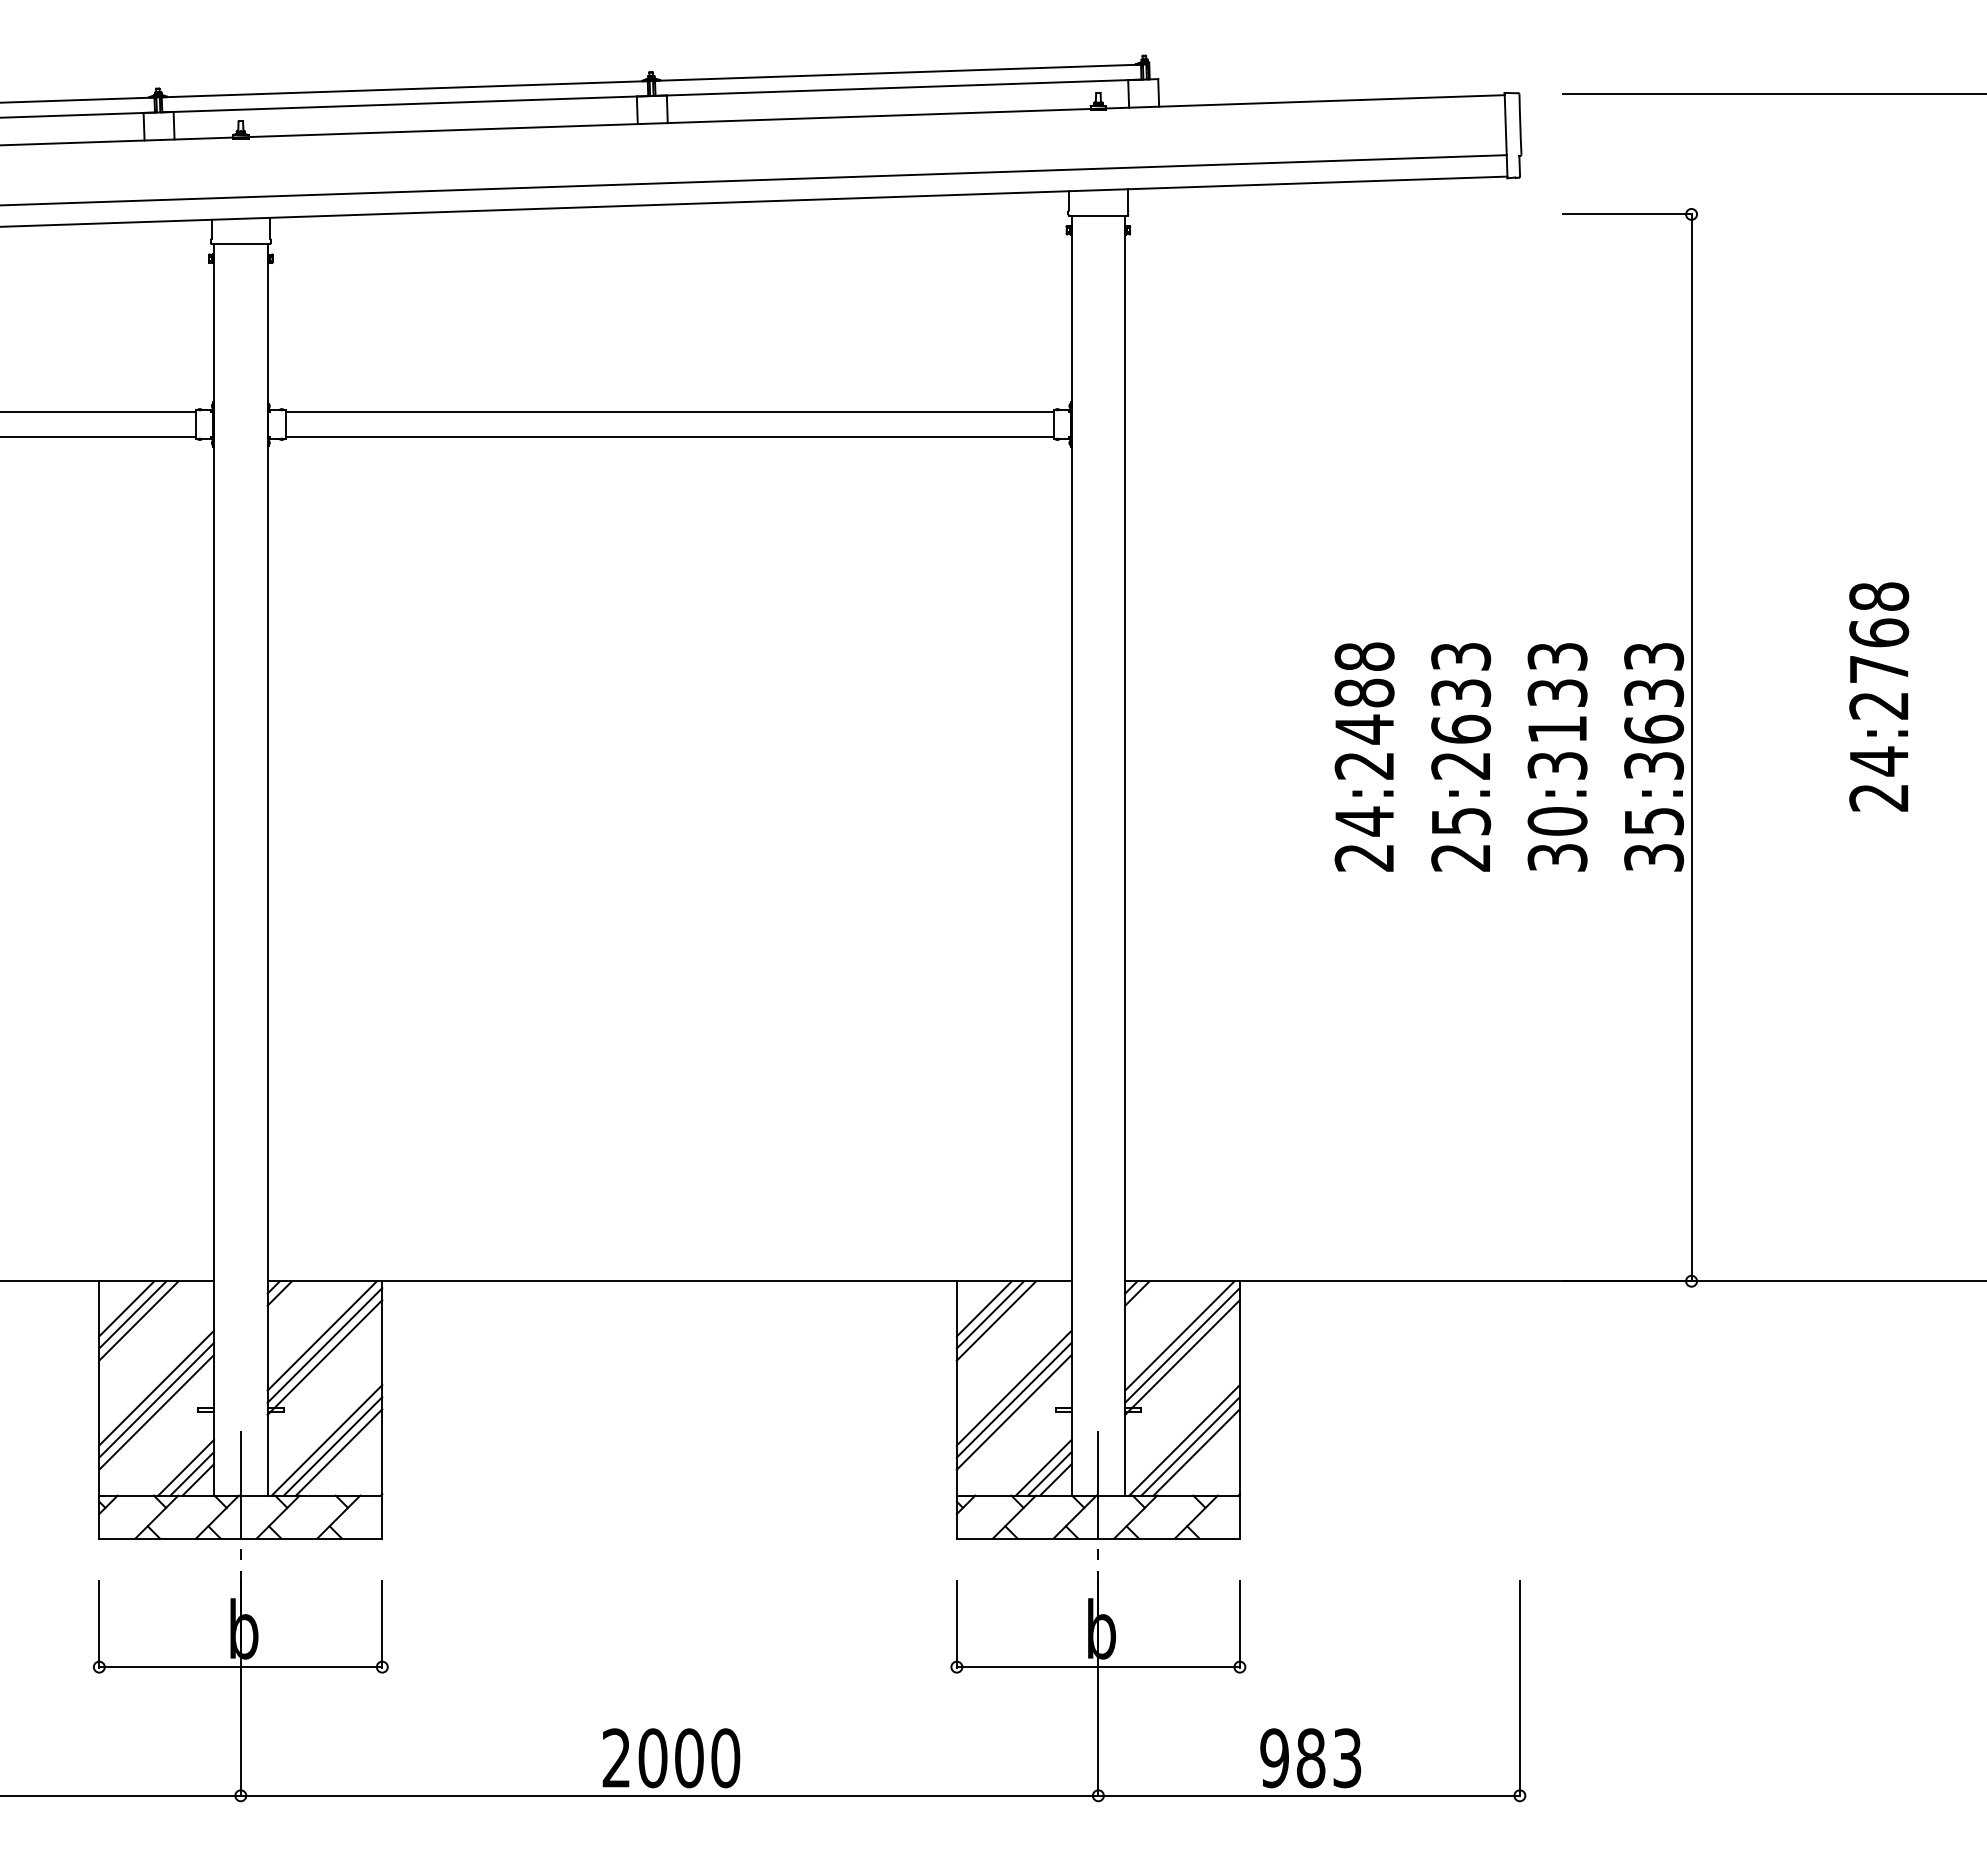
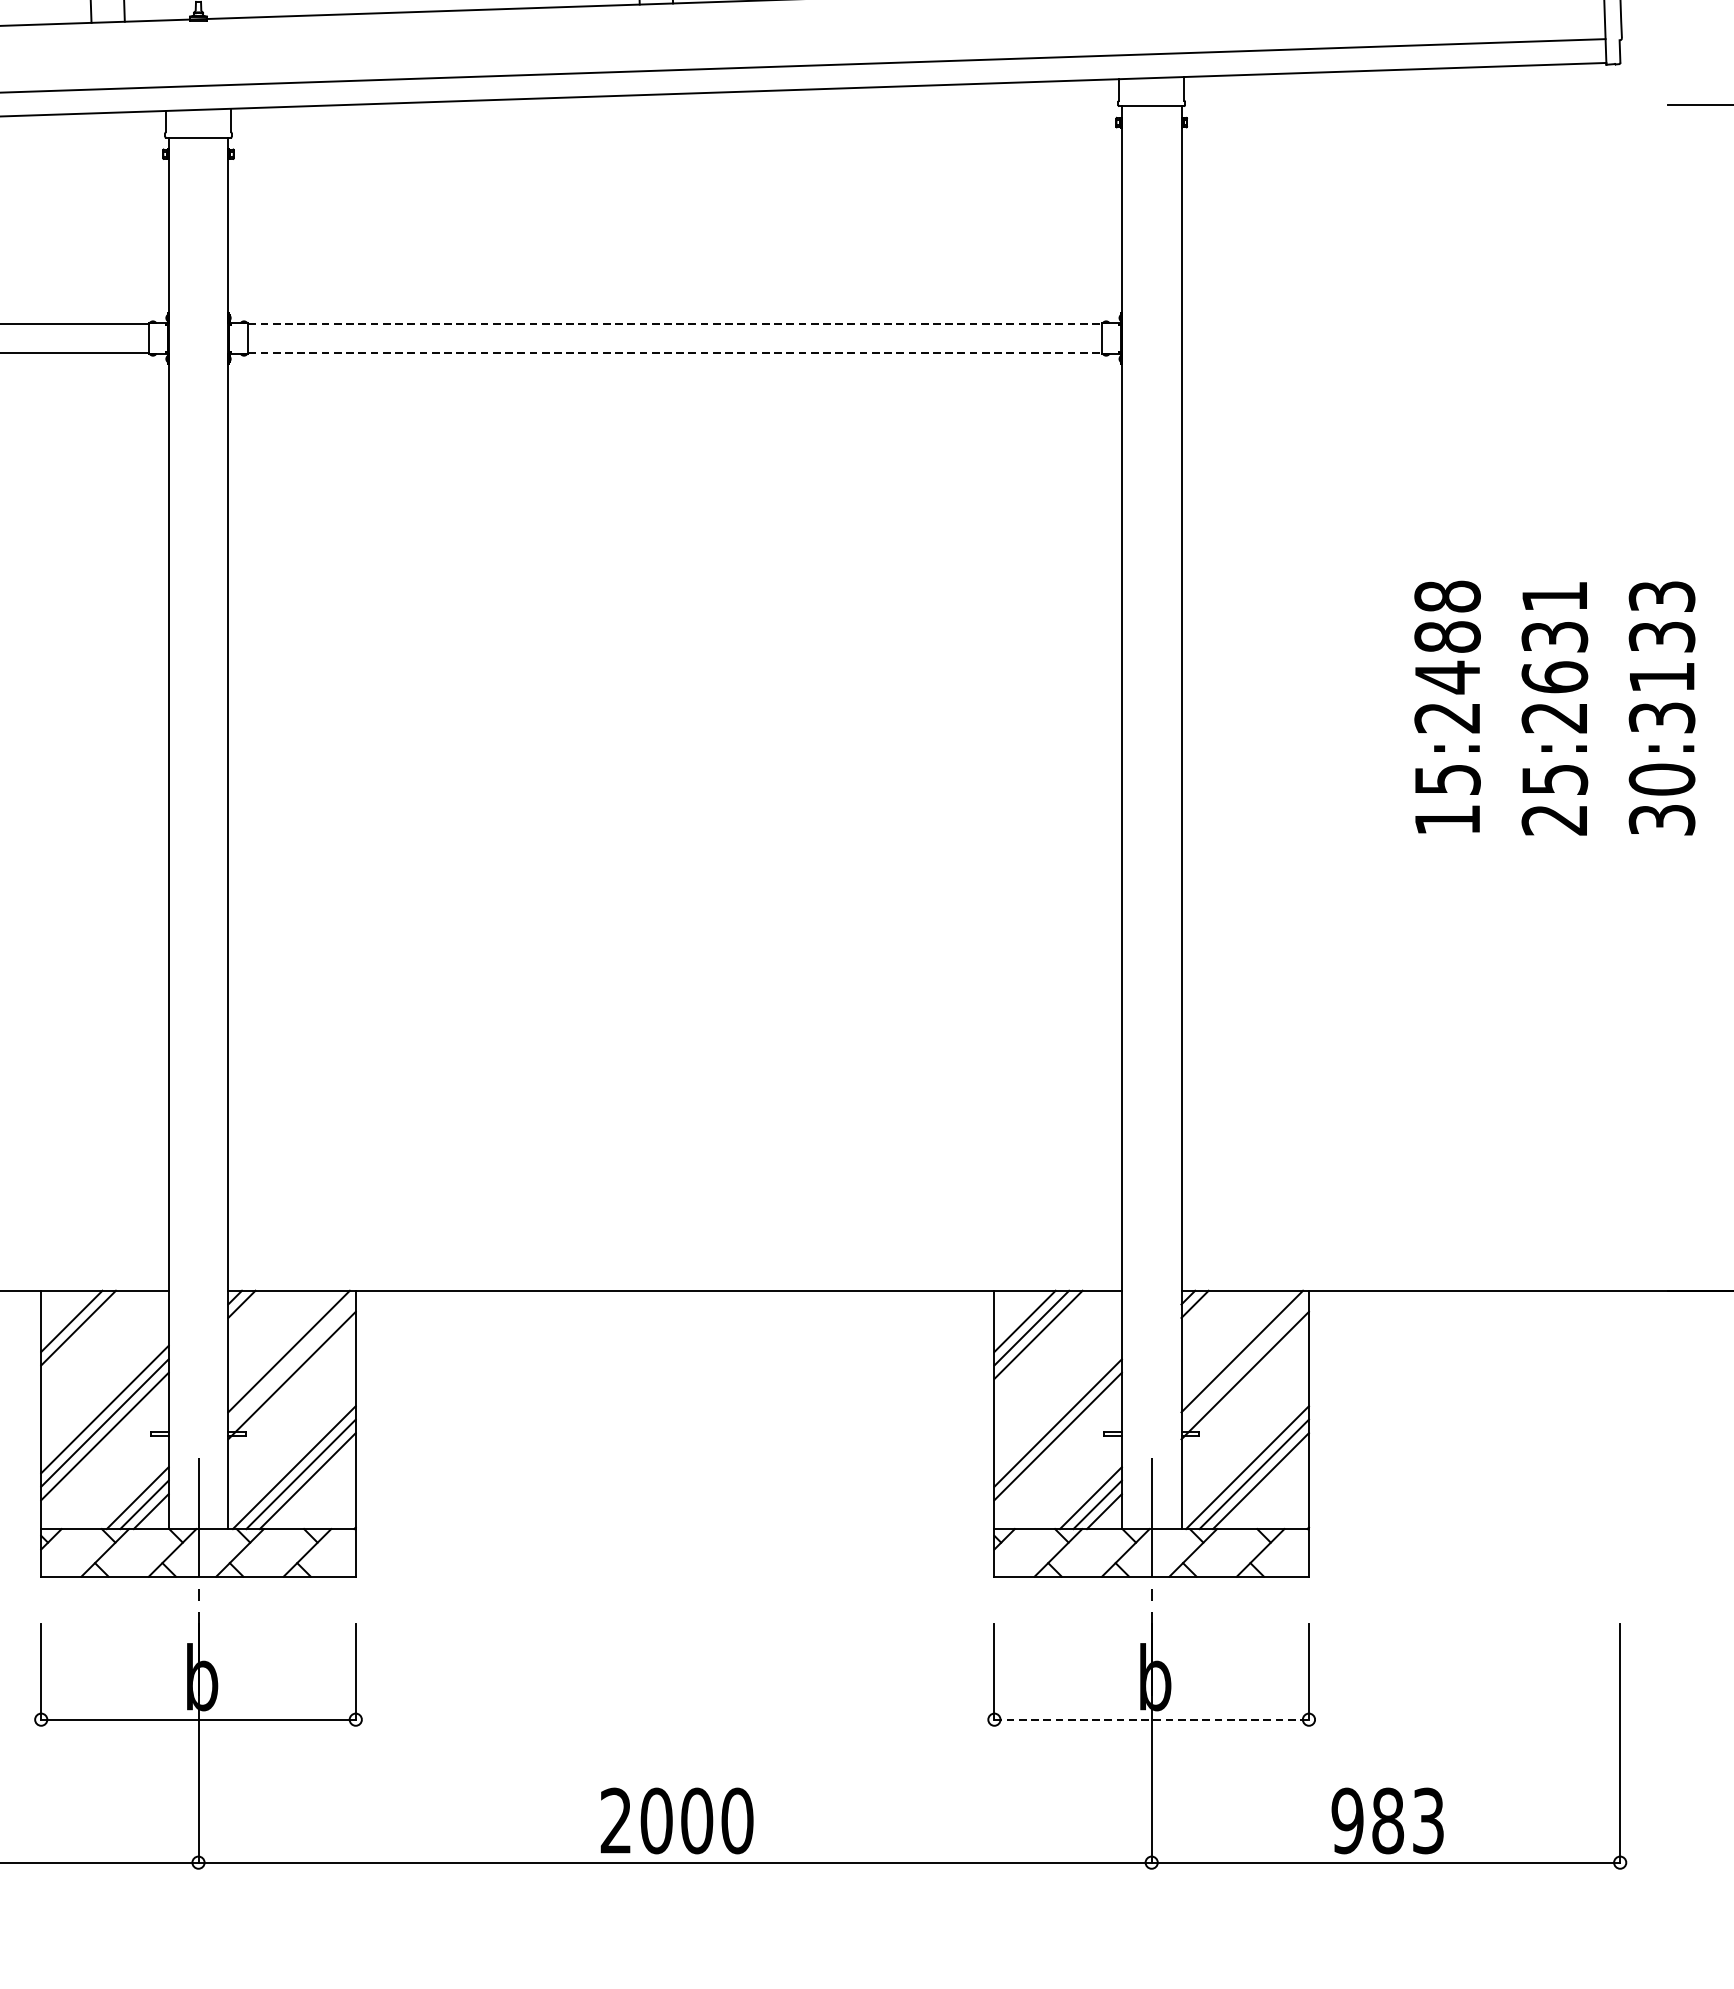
line: (669, 411) -> (674, 324), solid -> dashed
line: (669, 437) -> (674, 352), solid -> dashed
text: (1461, 656) -> (1555, 596), 25:2633 -> 25:2631
text: (1364, 838) -> (1447, 798), 24:2488 -> 15:2488
line: (138, 1320) -> (84, 1334), removed
line: (324, 1345) -> (291, 1362), removed
line: (1182, 1345) -> (1245, 1362), removed
line: (1013, 1387) -> (1057, 1408), removed
line: (1098, 1667) -> (1151, 1720), solid -> dashed

